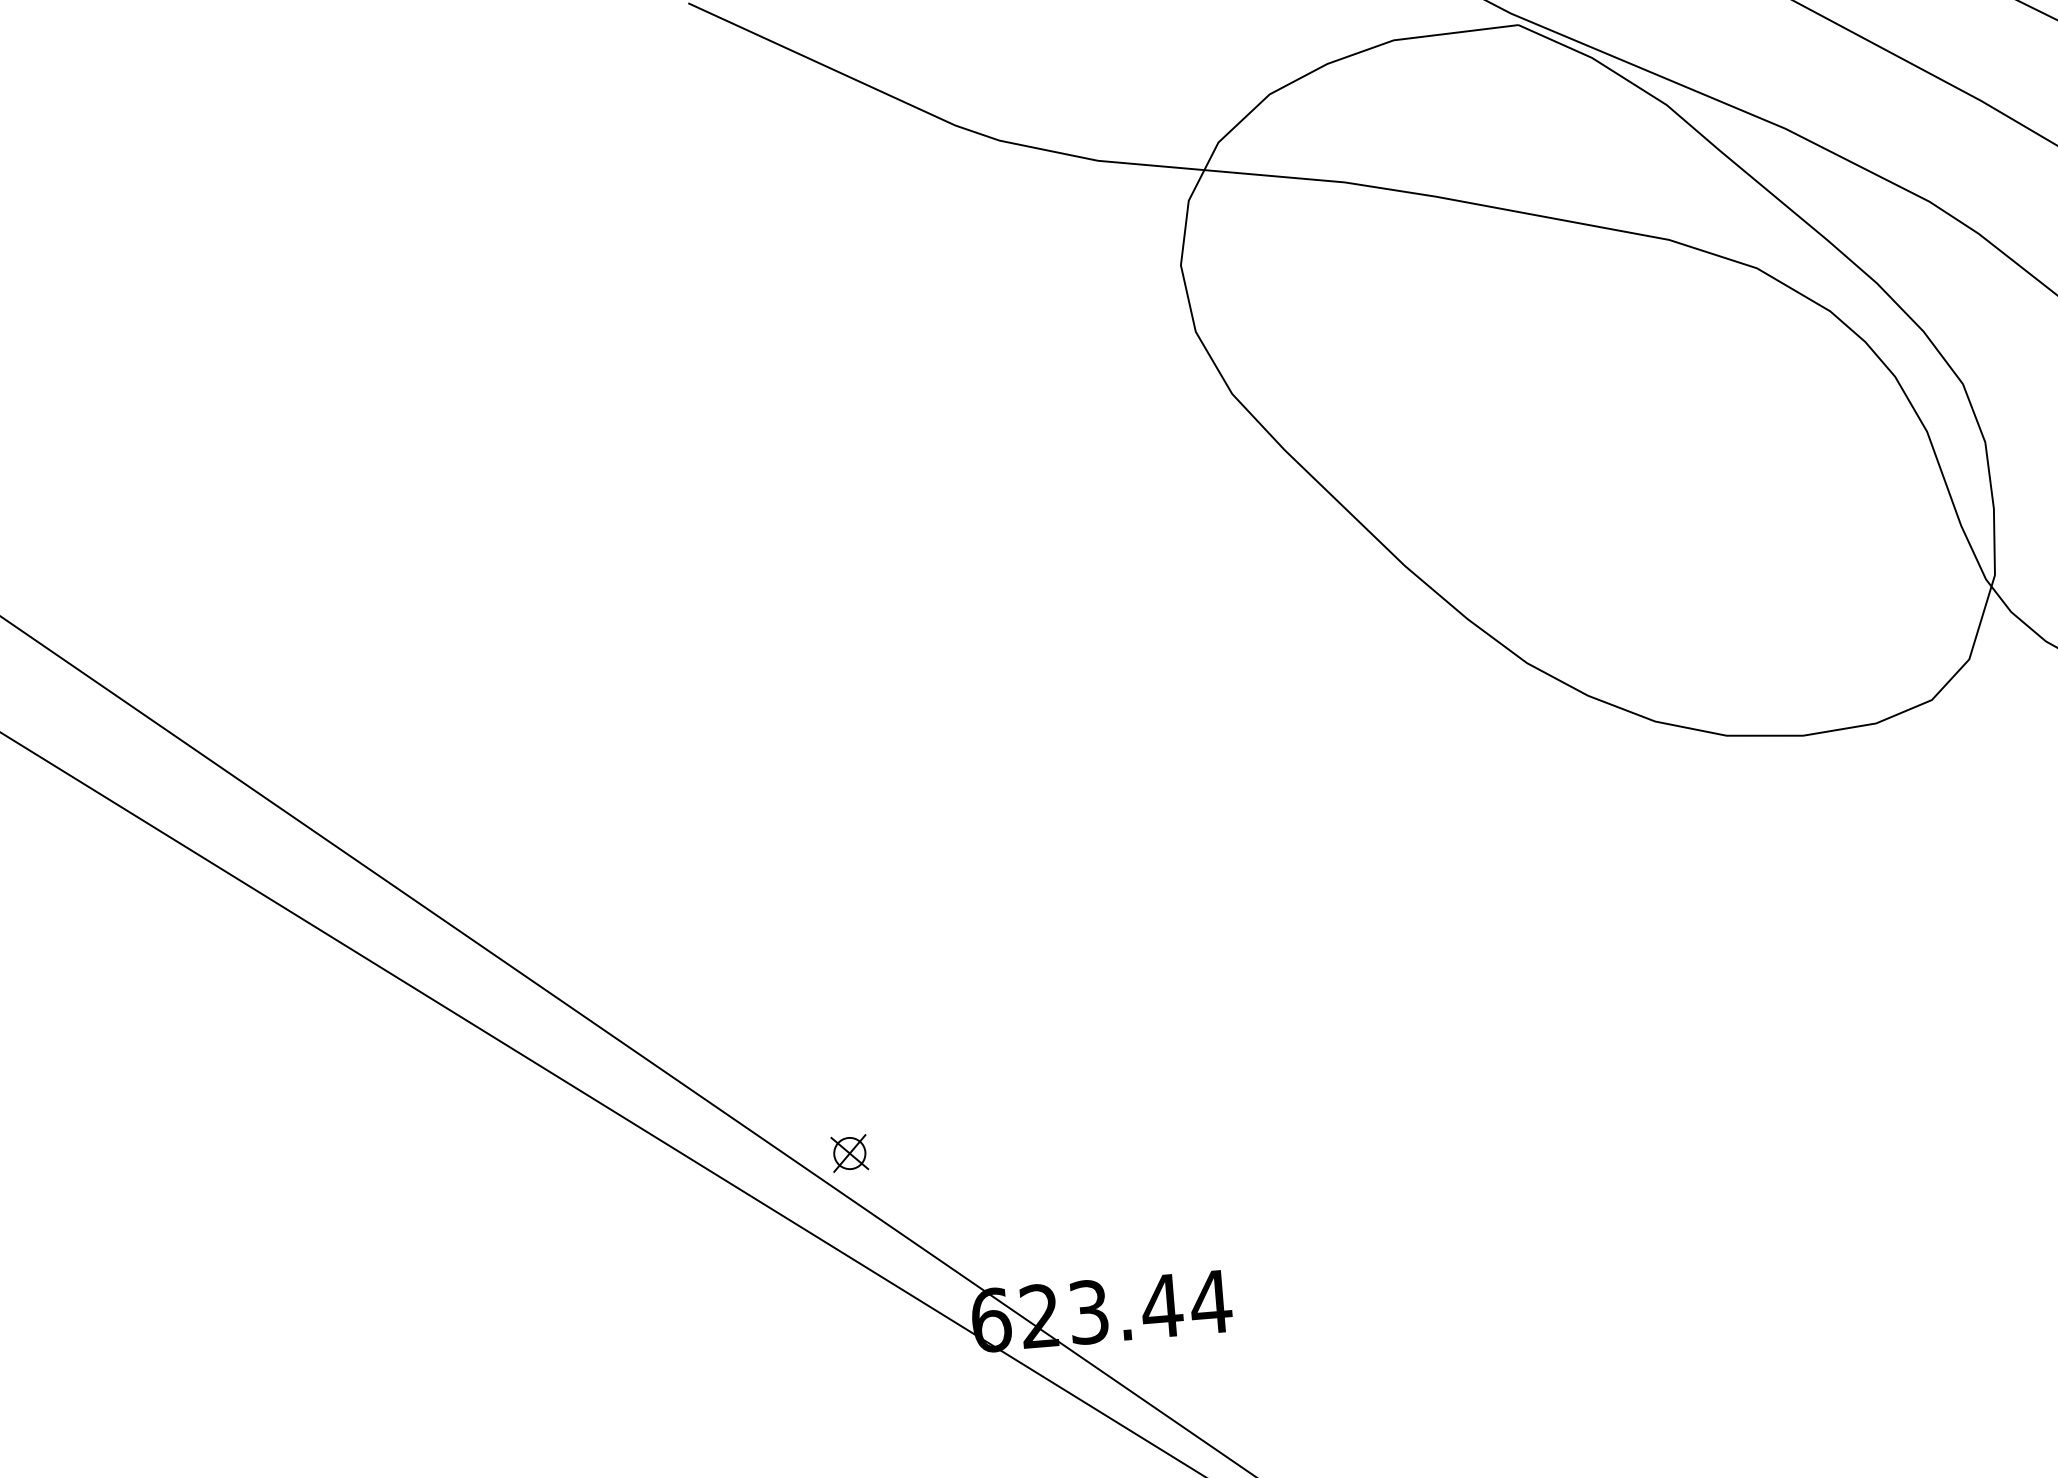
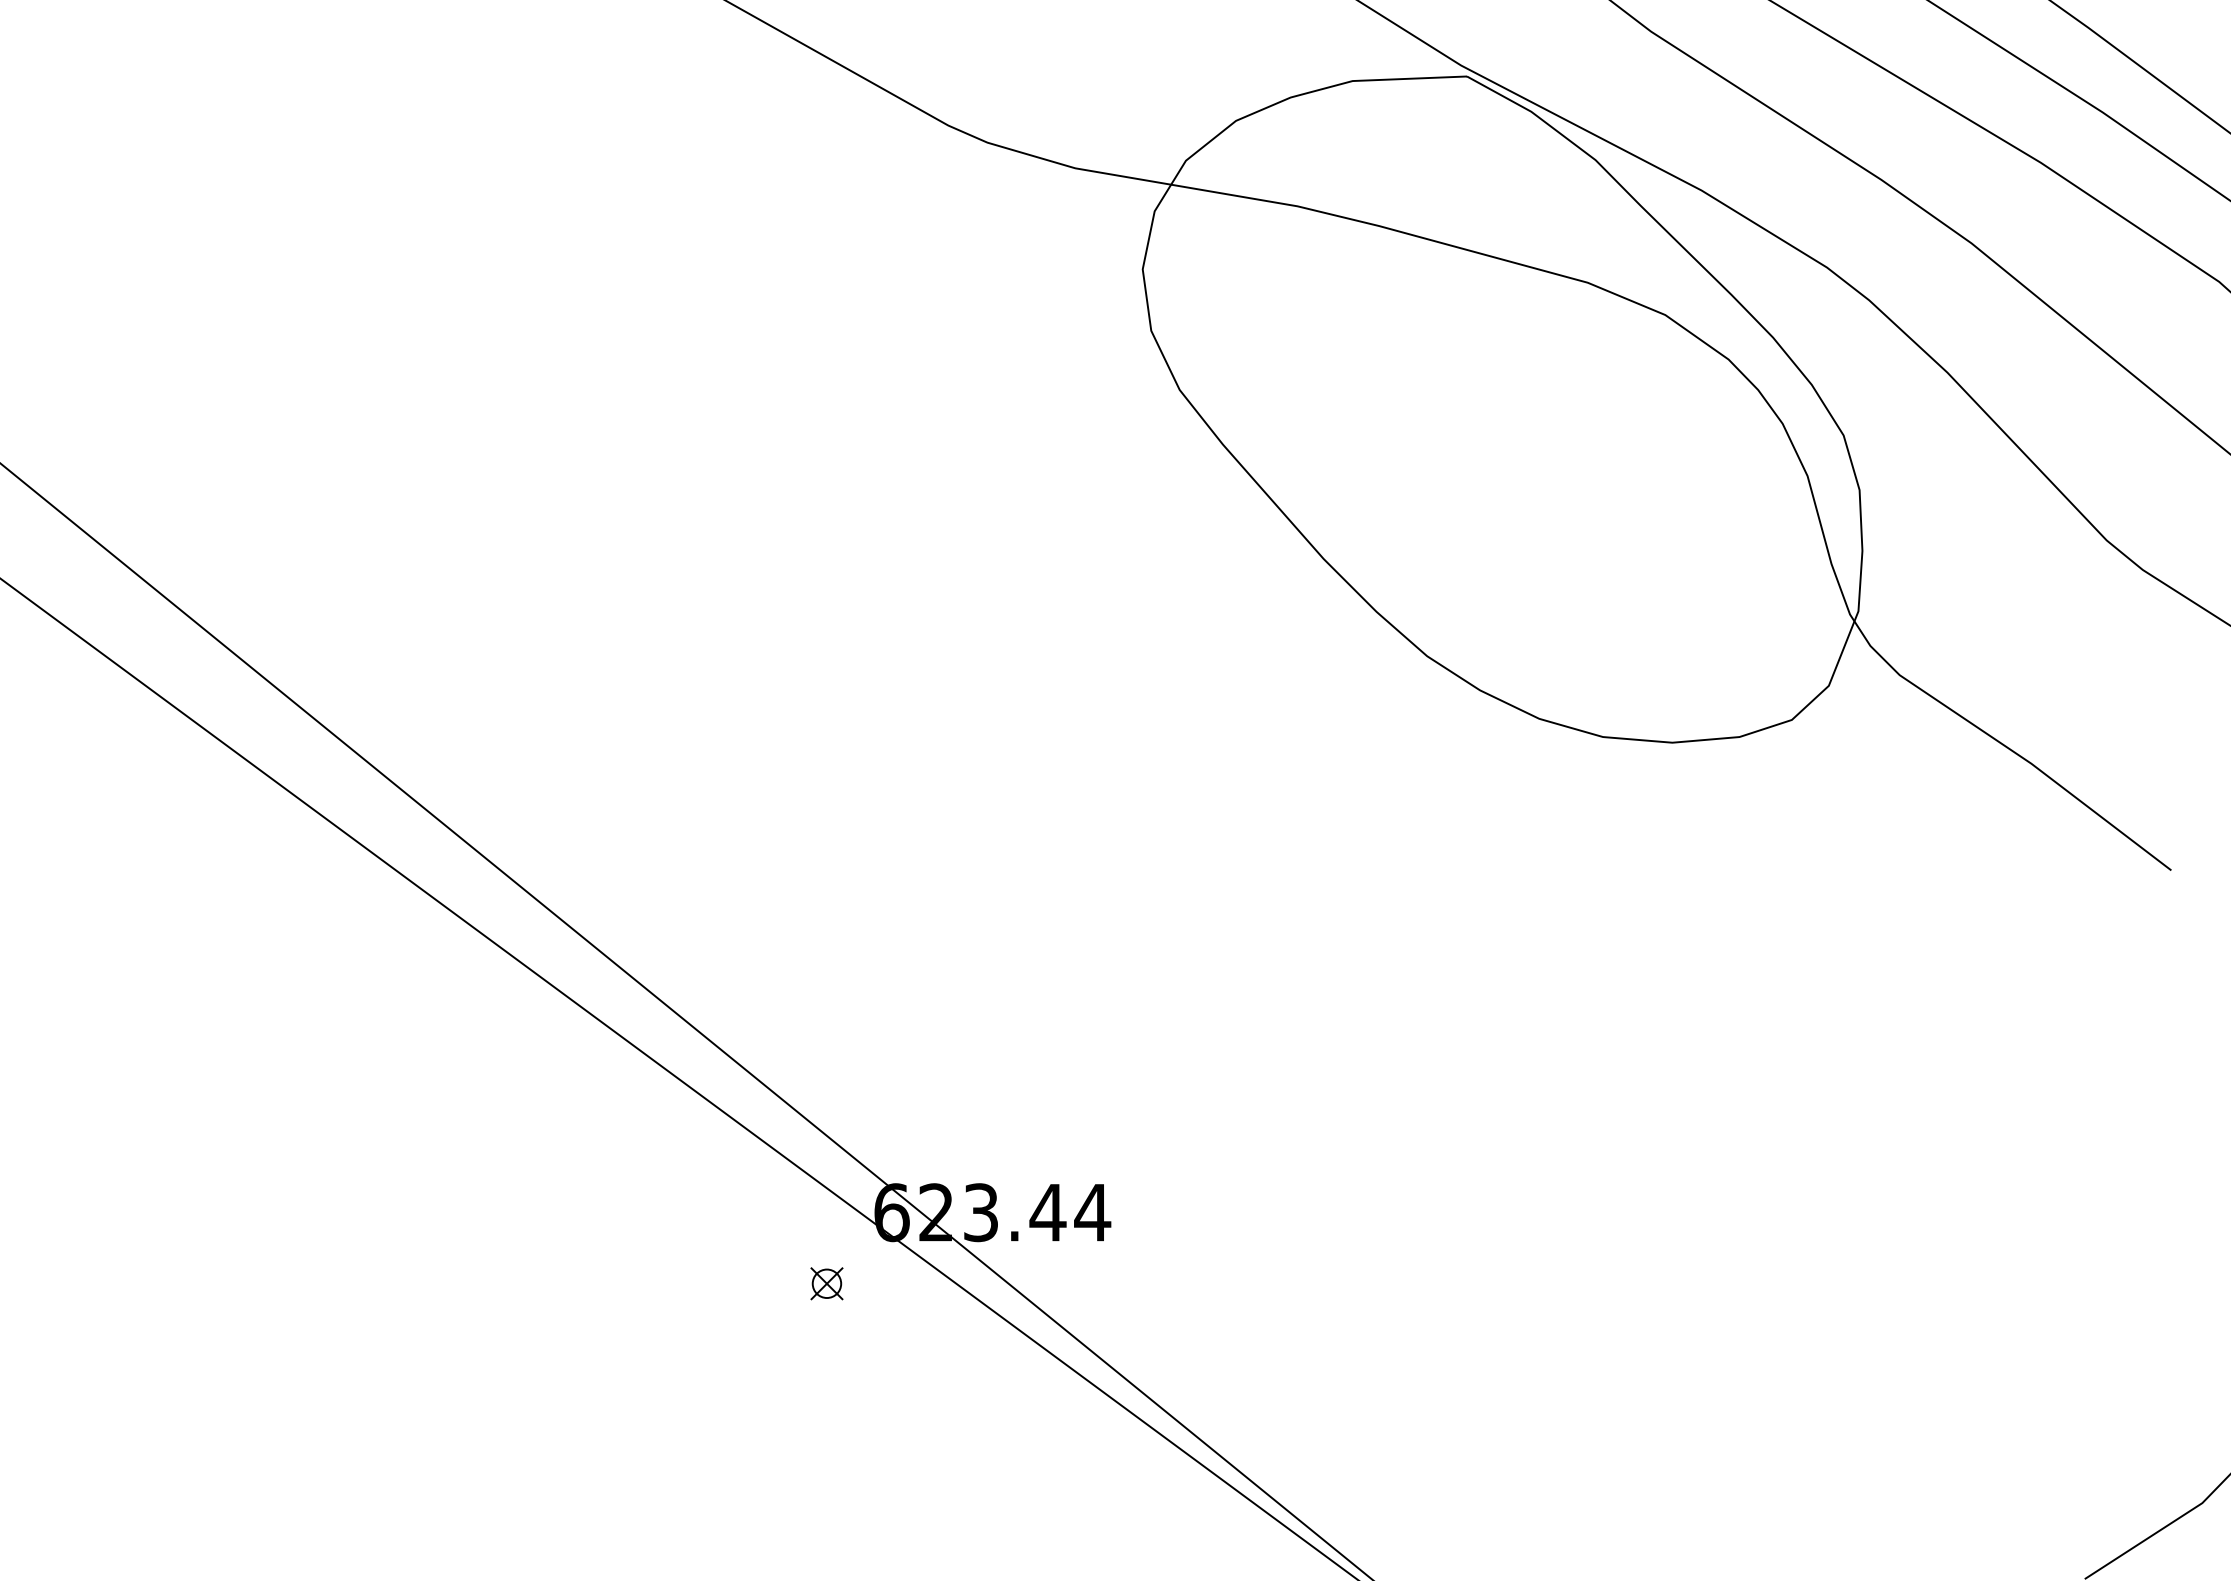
part: (849, 1153) -> (826, 1283), moved

